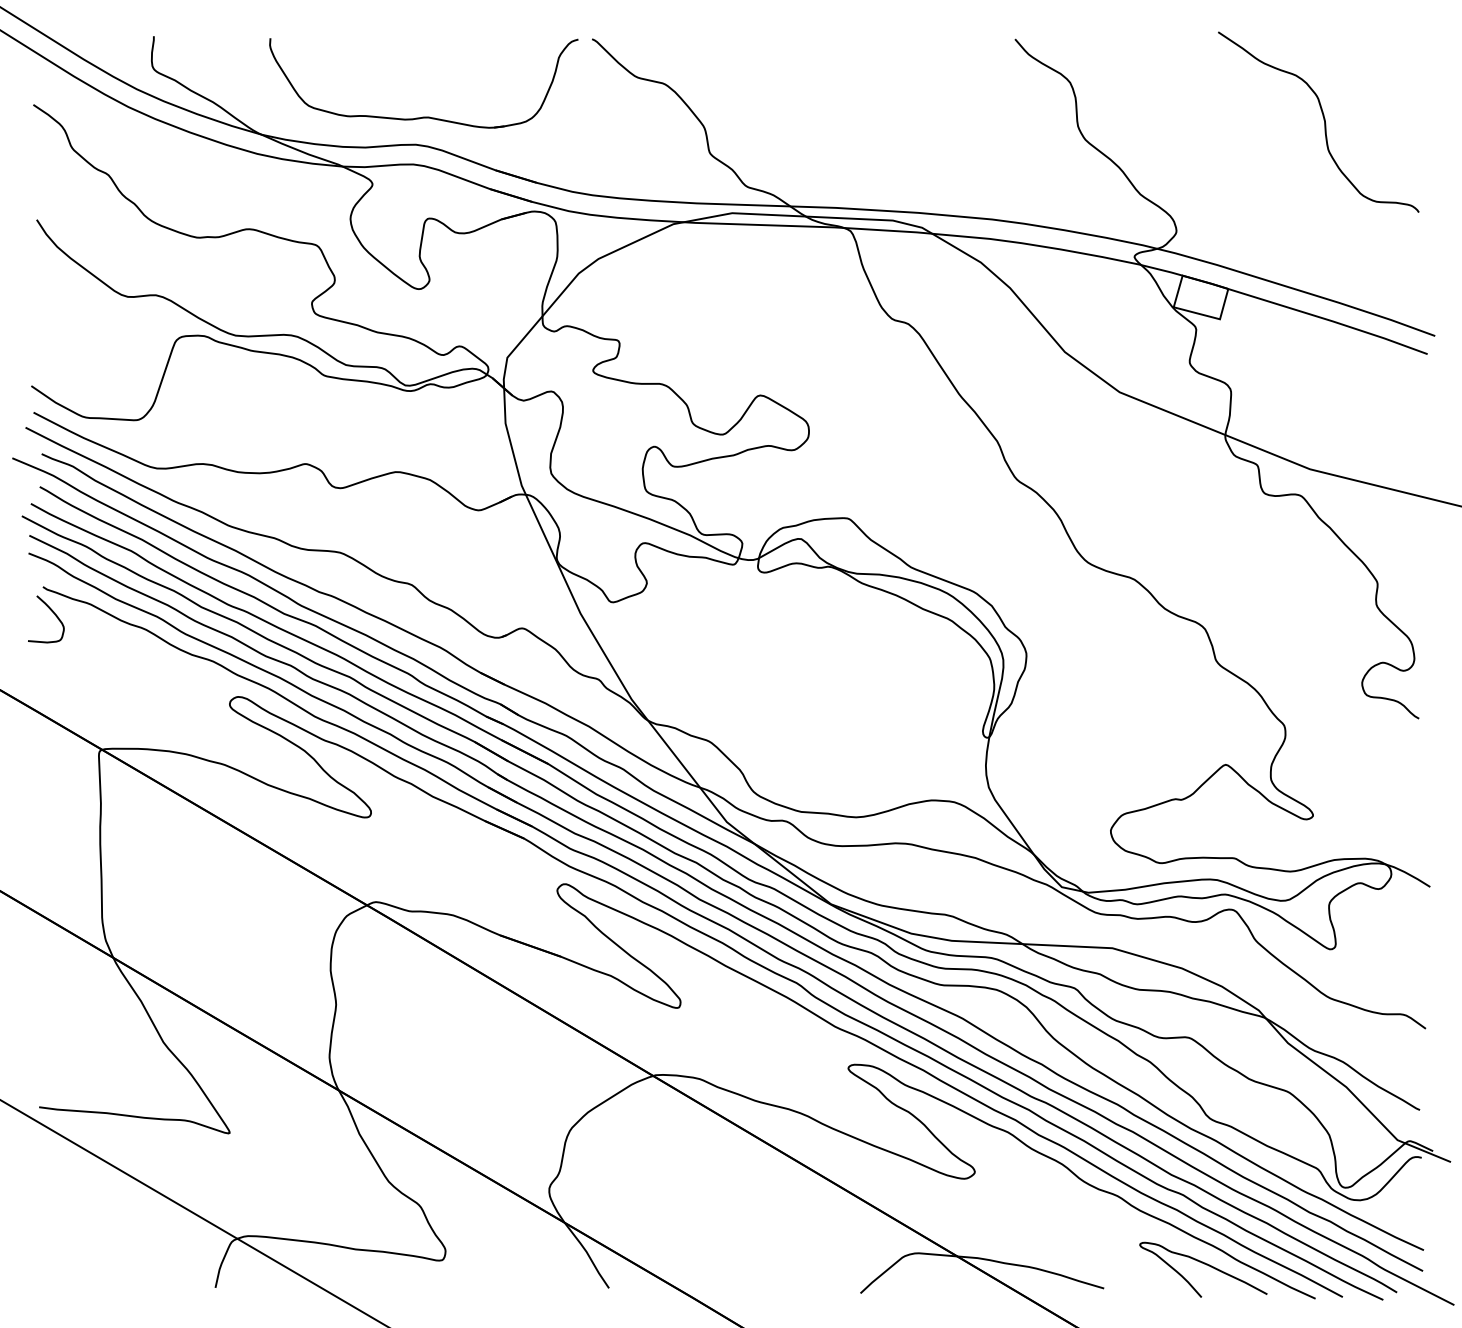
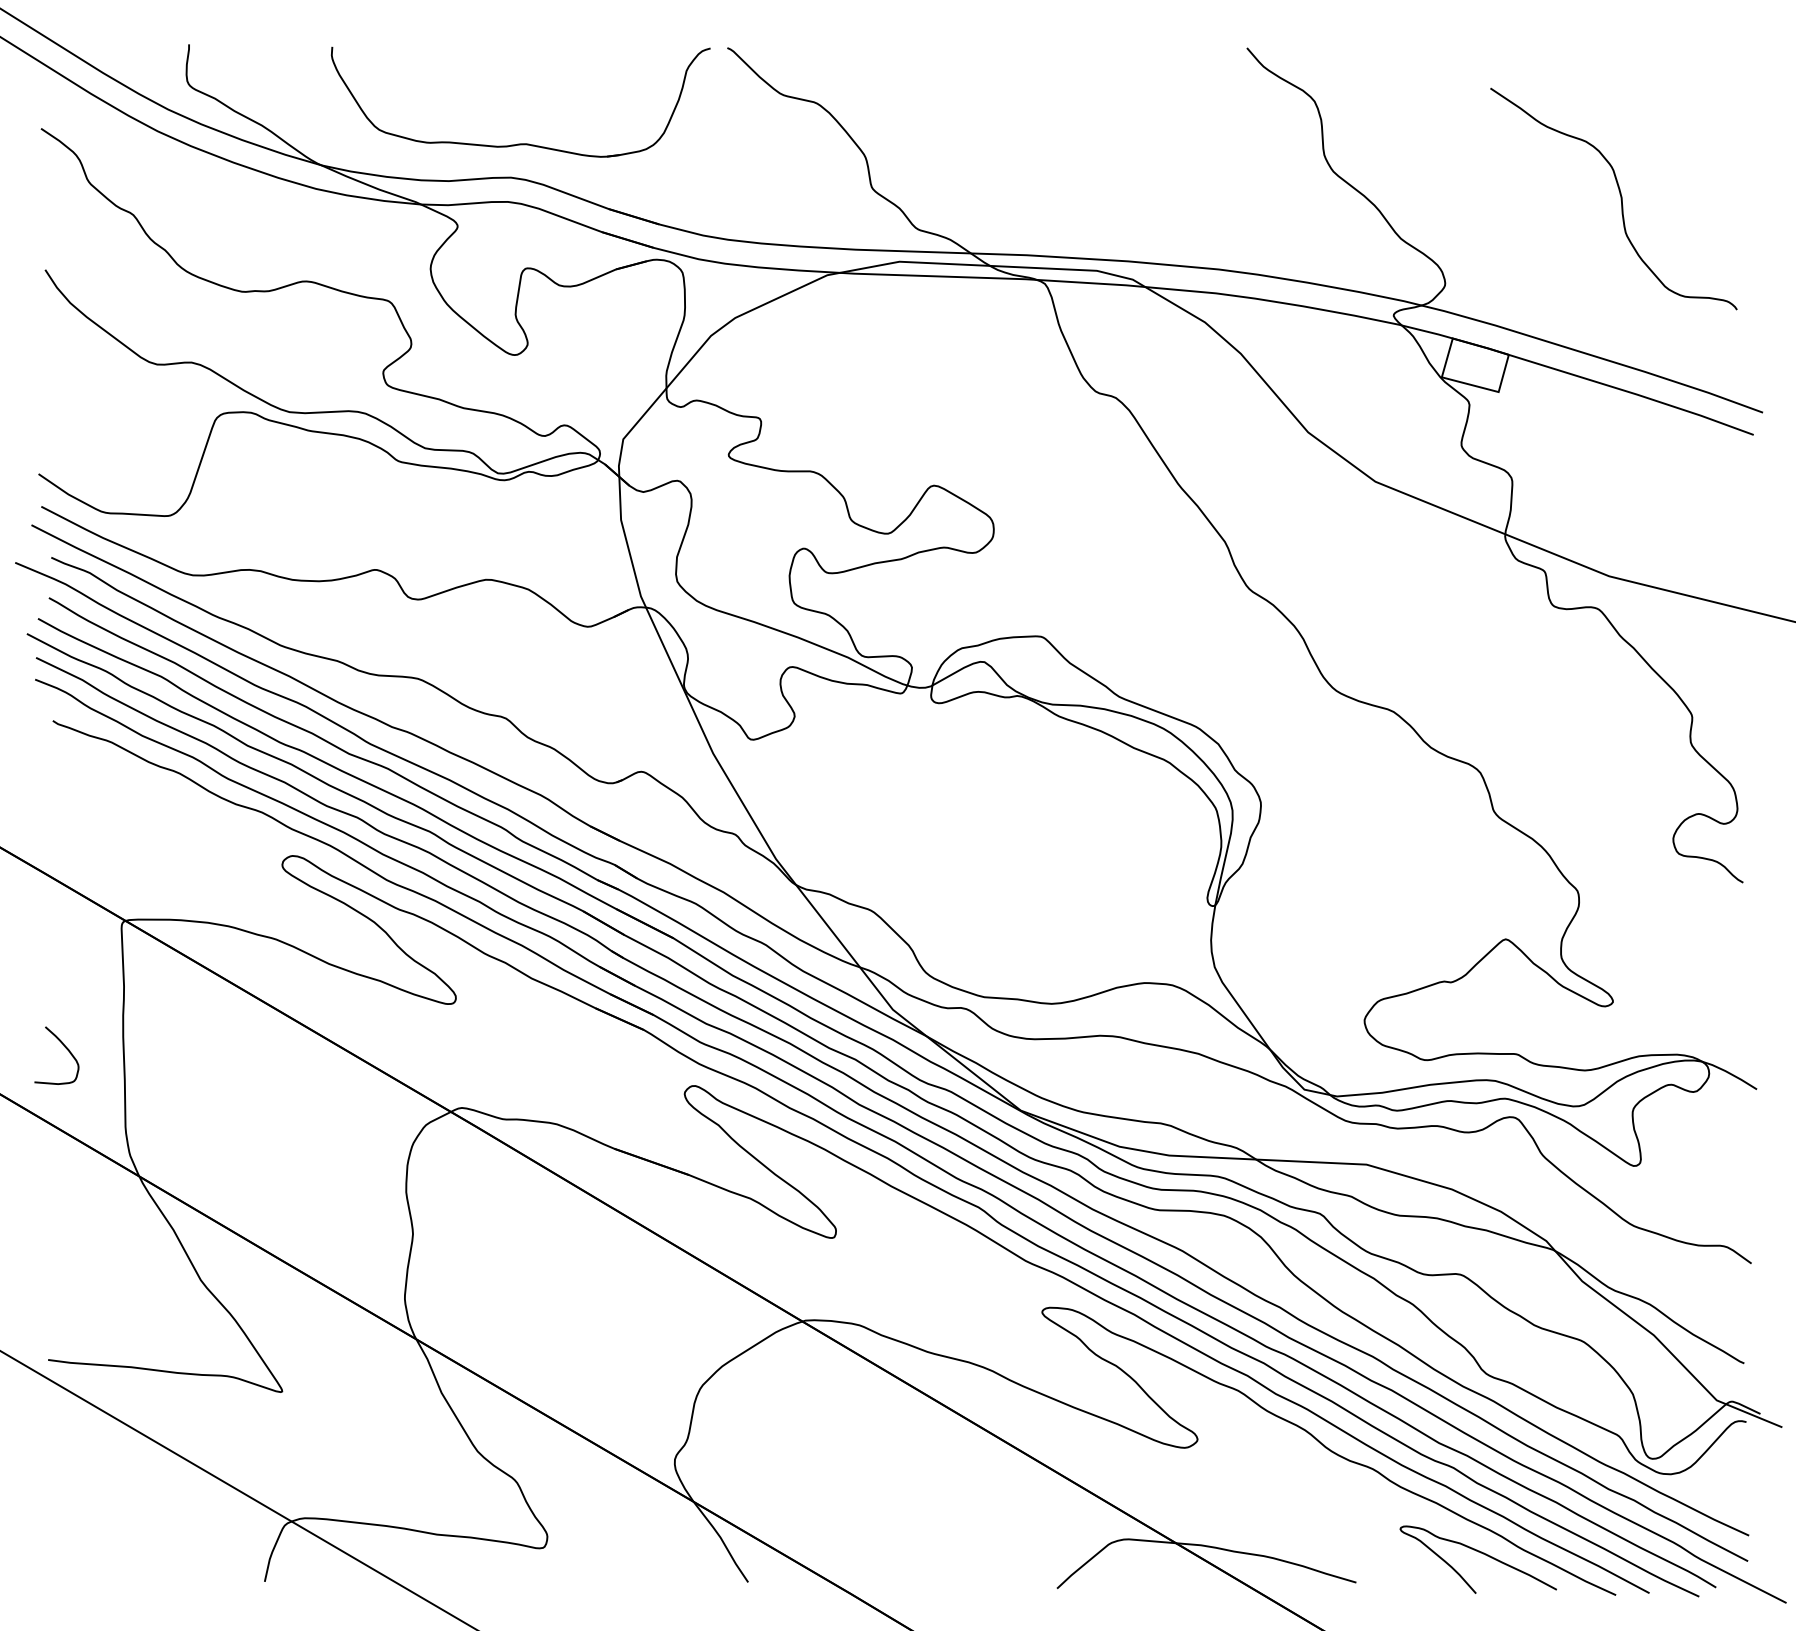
curve: (1324, 121) -> (1620, 198), moved
curve: (52, 612) -> (64, 1047), moved

